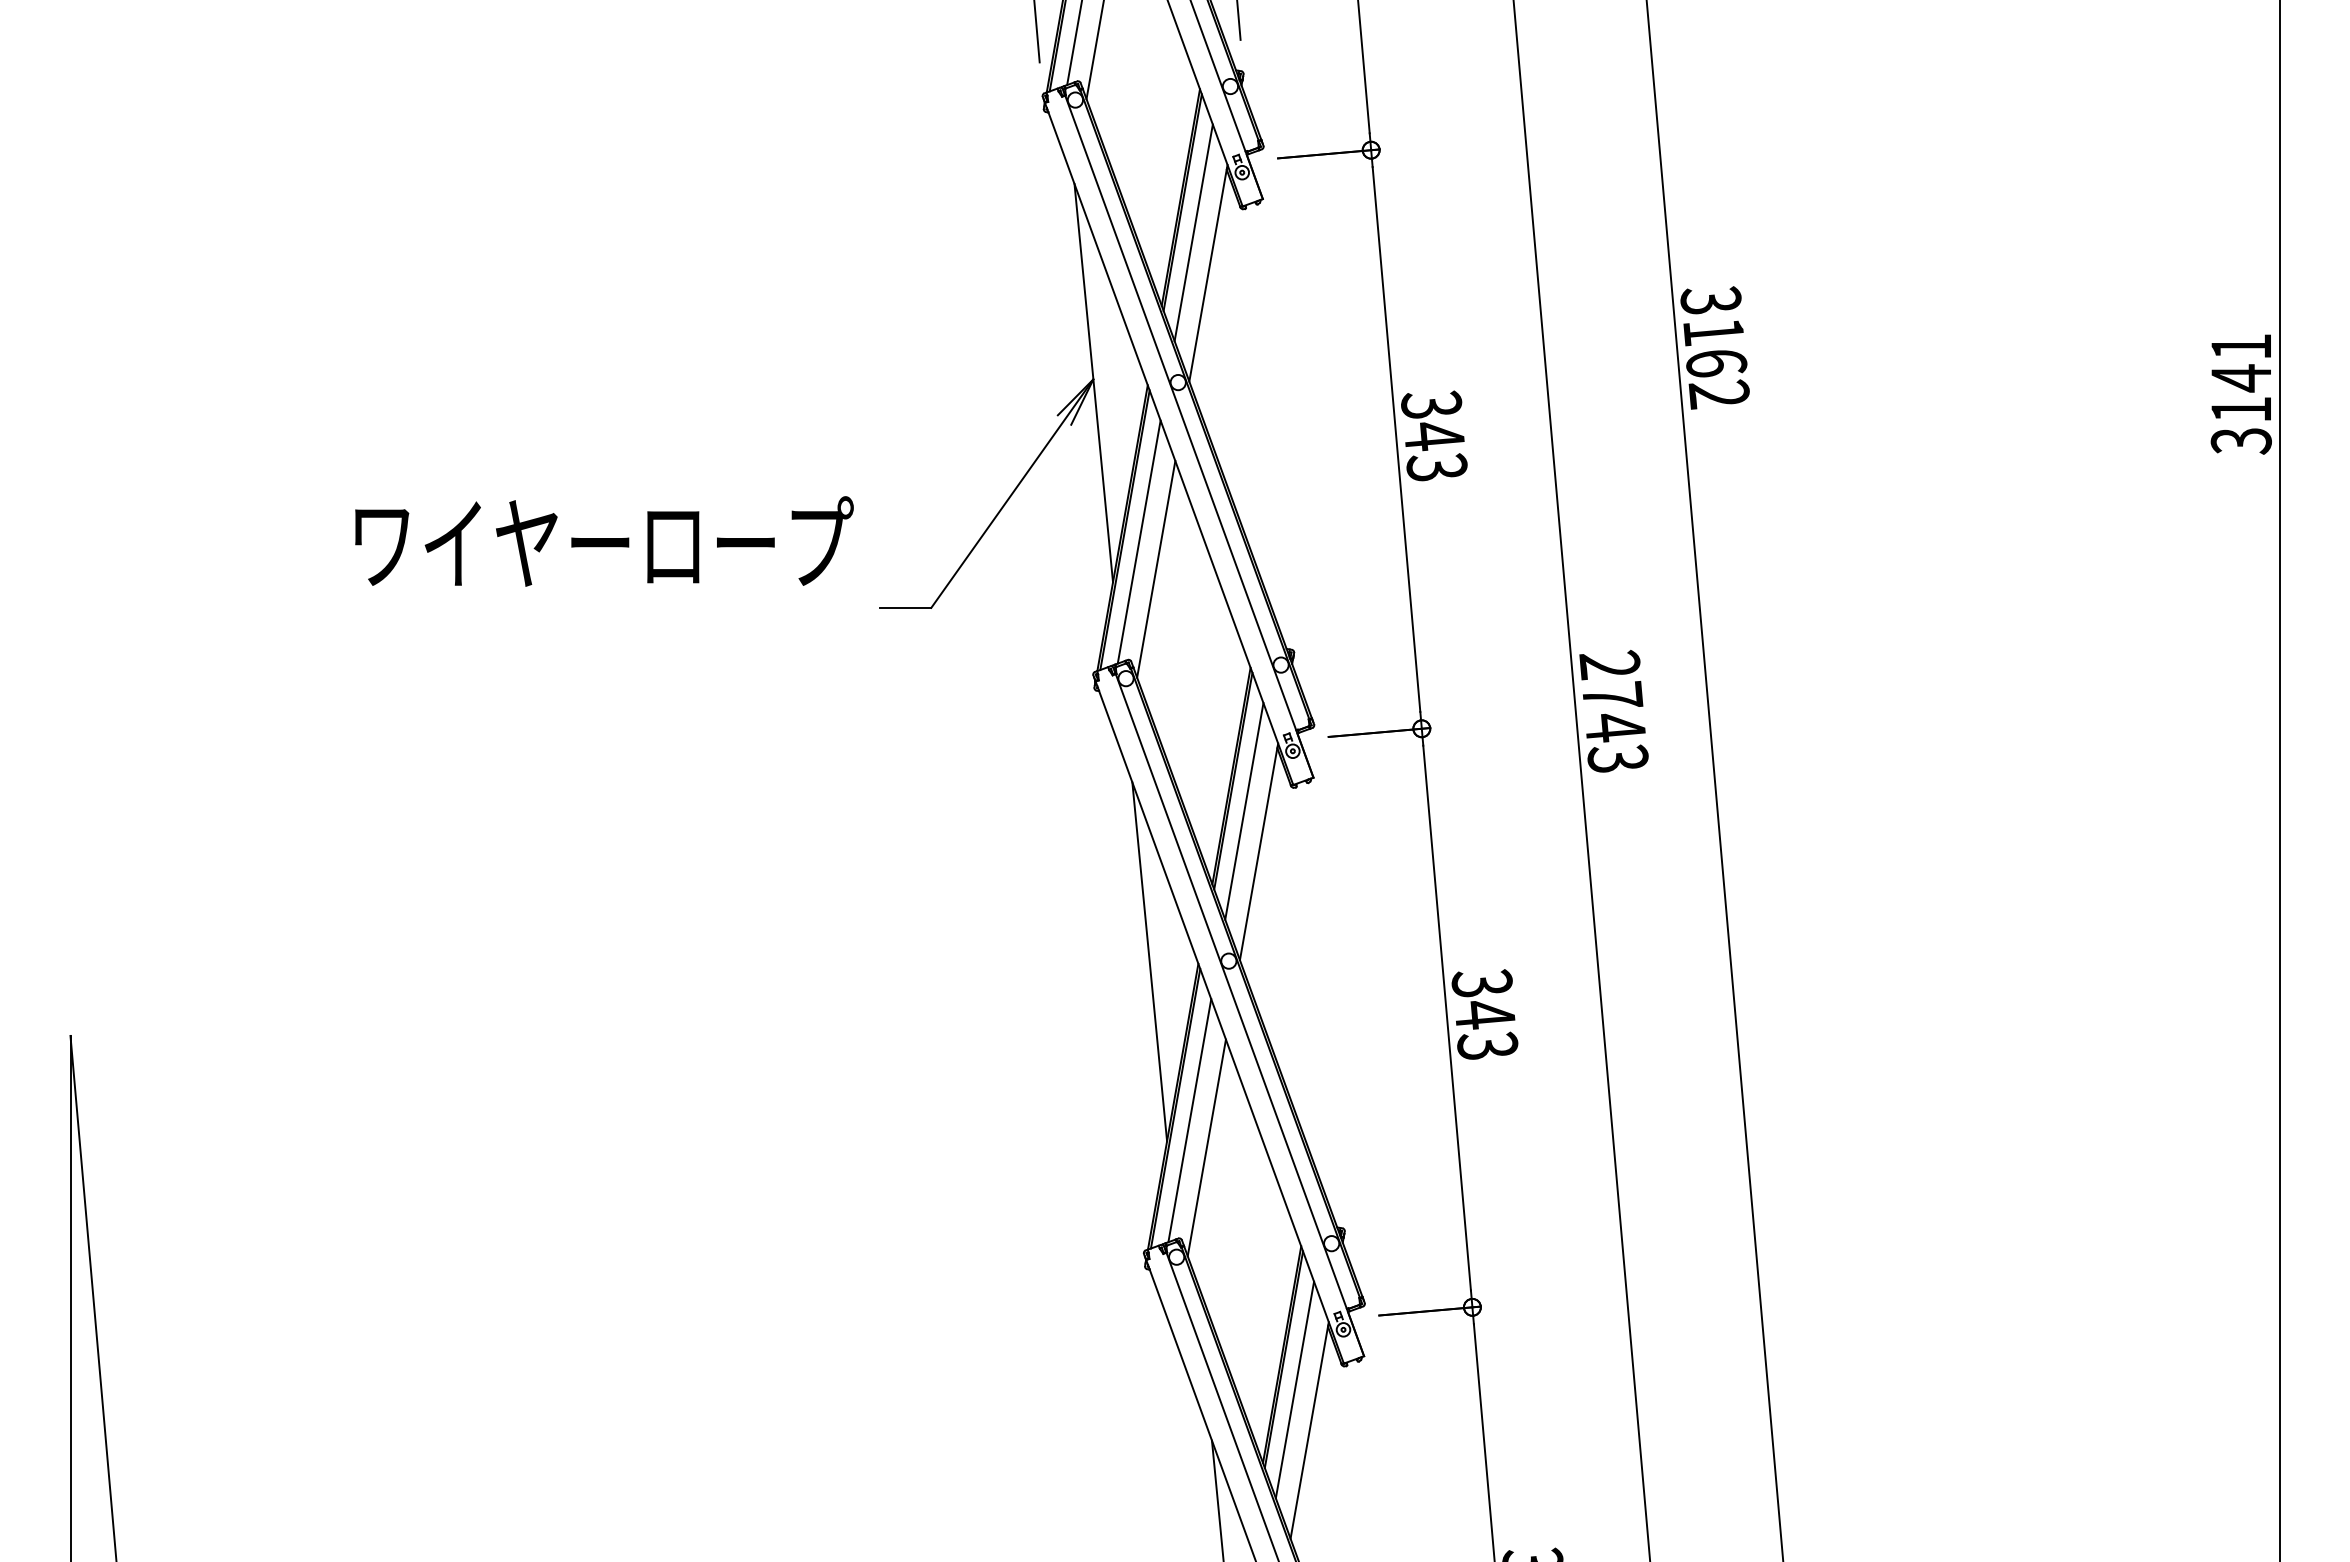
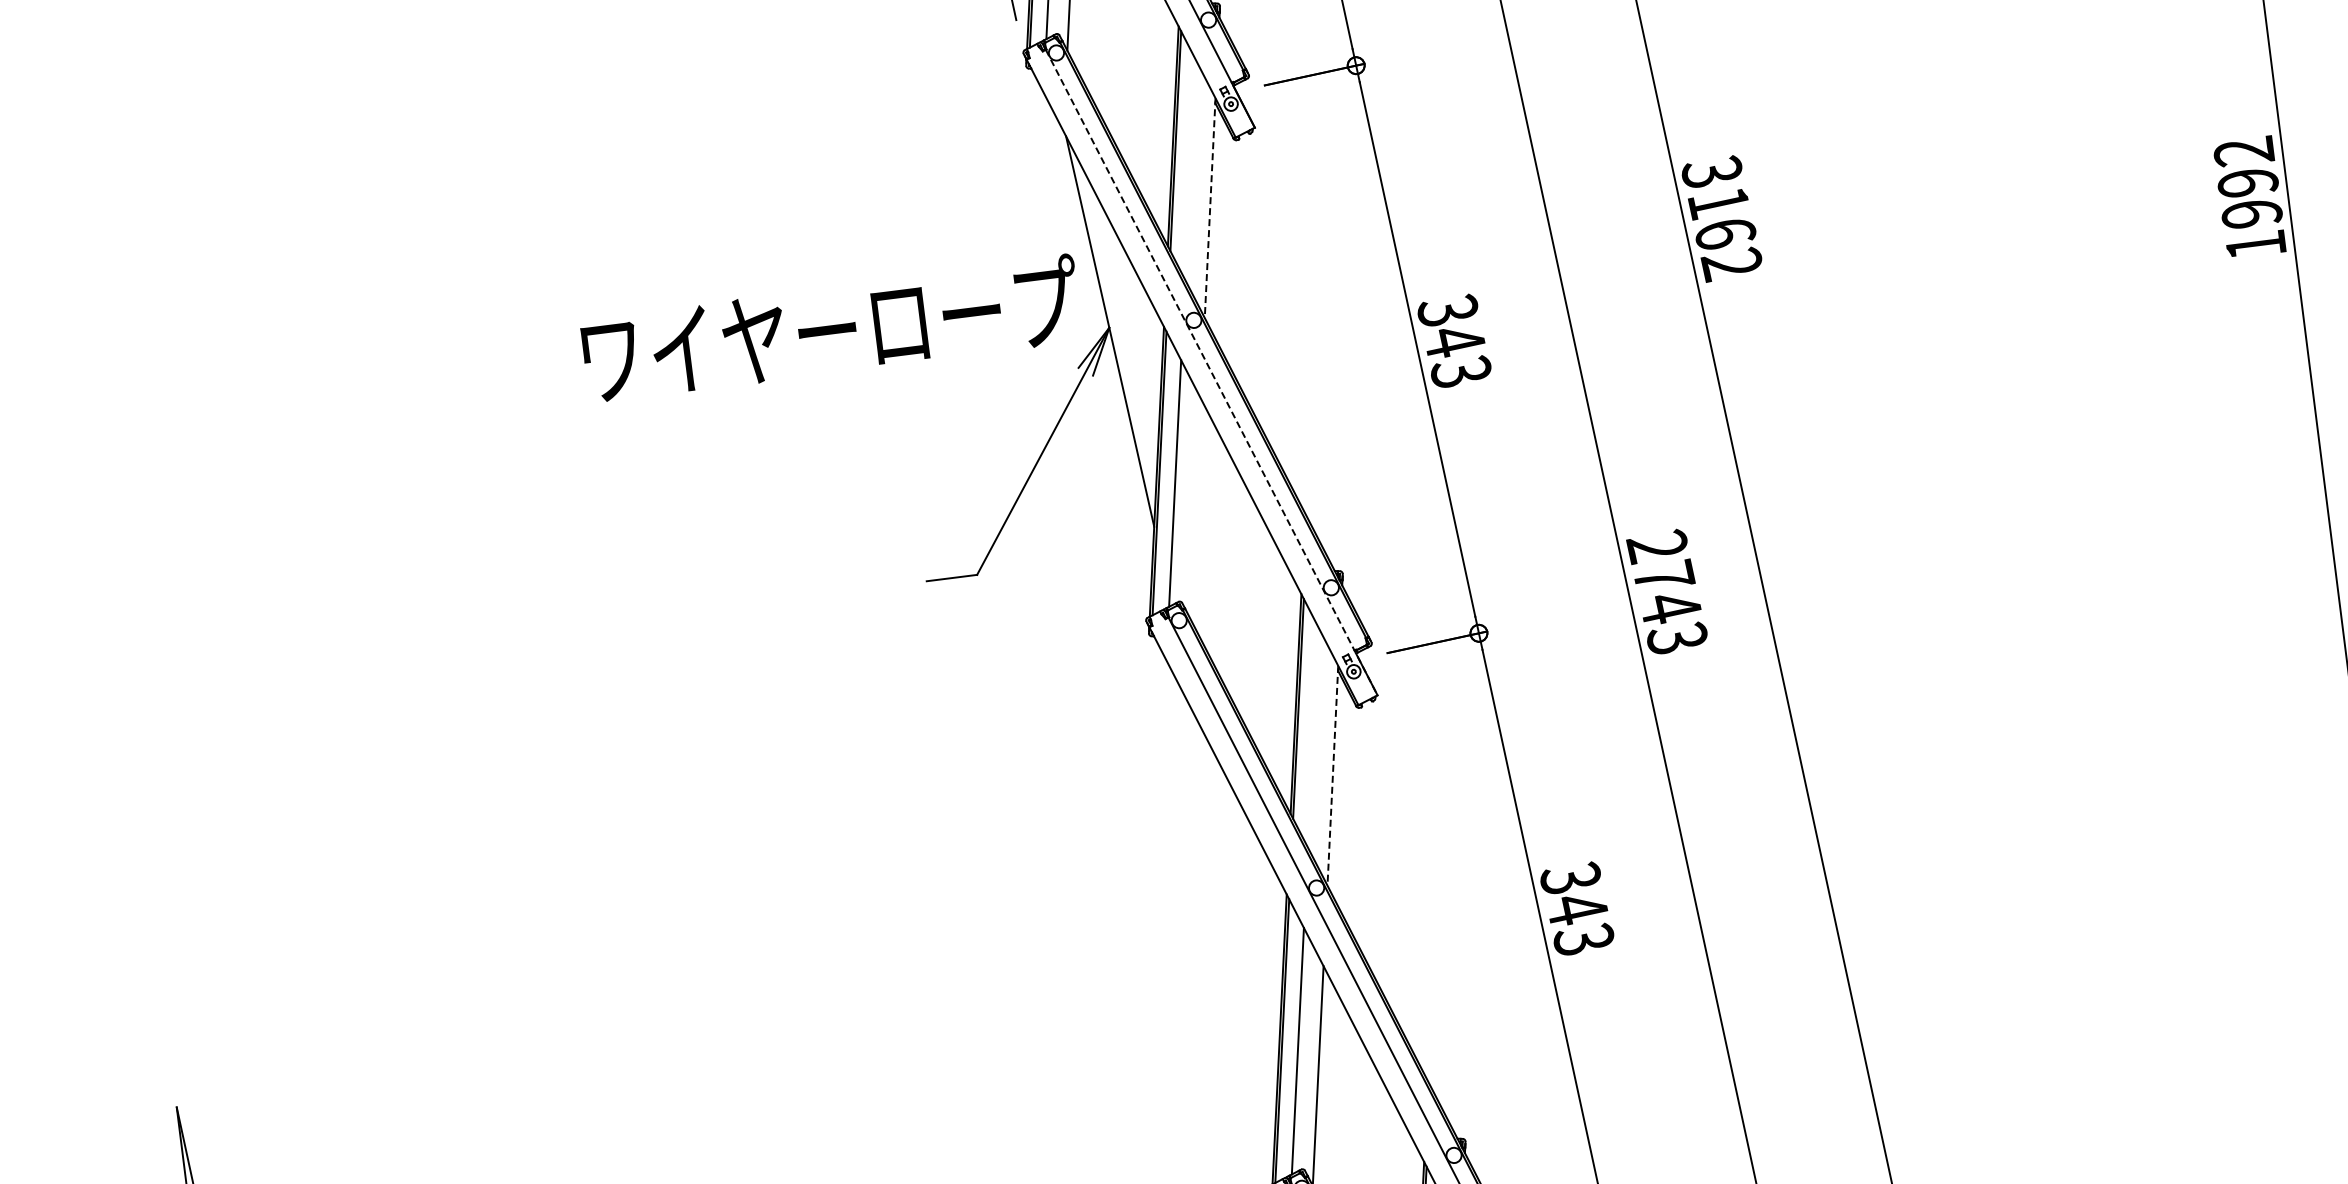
line: (1193, 232) -> (1190, 169), removed
line: (1208, 273) -> (1210, 208), solid -> dashed
text: (2240, 393) -> (2249, 198), 3141 -> 1992
line: (1189, 436) -> (1211, 372), solid -> dashed
text: (604, 541) -> (831, 328), moved
line: (1156, 569) -> (1195, 508), removed
line: (1244, 811) -> (1313, 737), removed
line: (1259, 851) -> (1333, 775), solid -> dashed
line: (1149, 961) -> (1237, 898), removed

